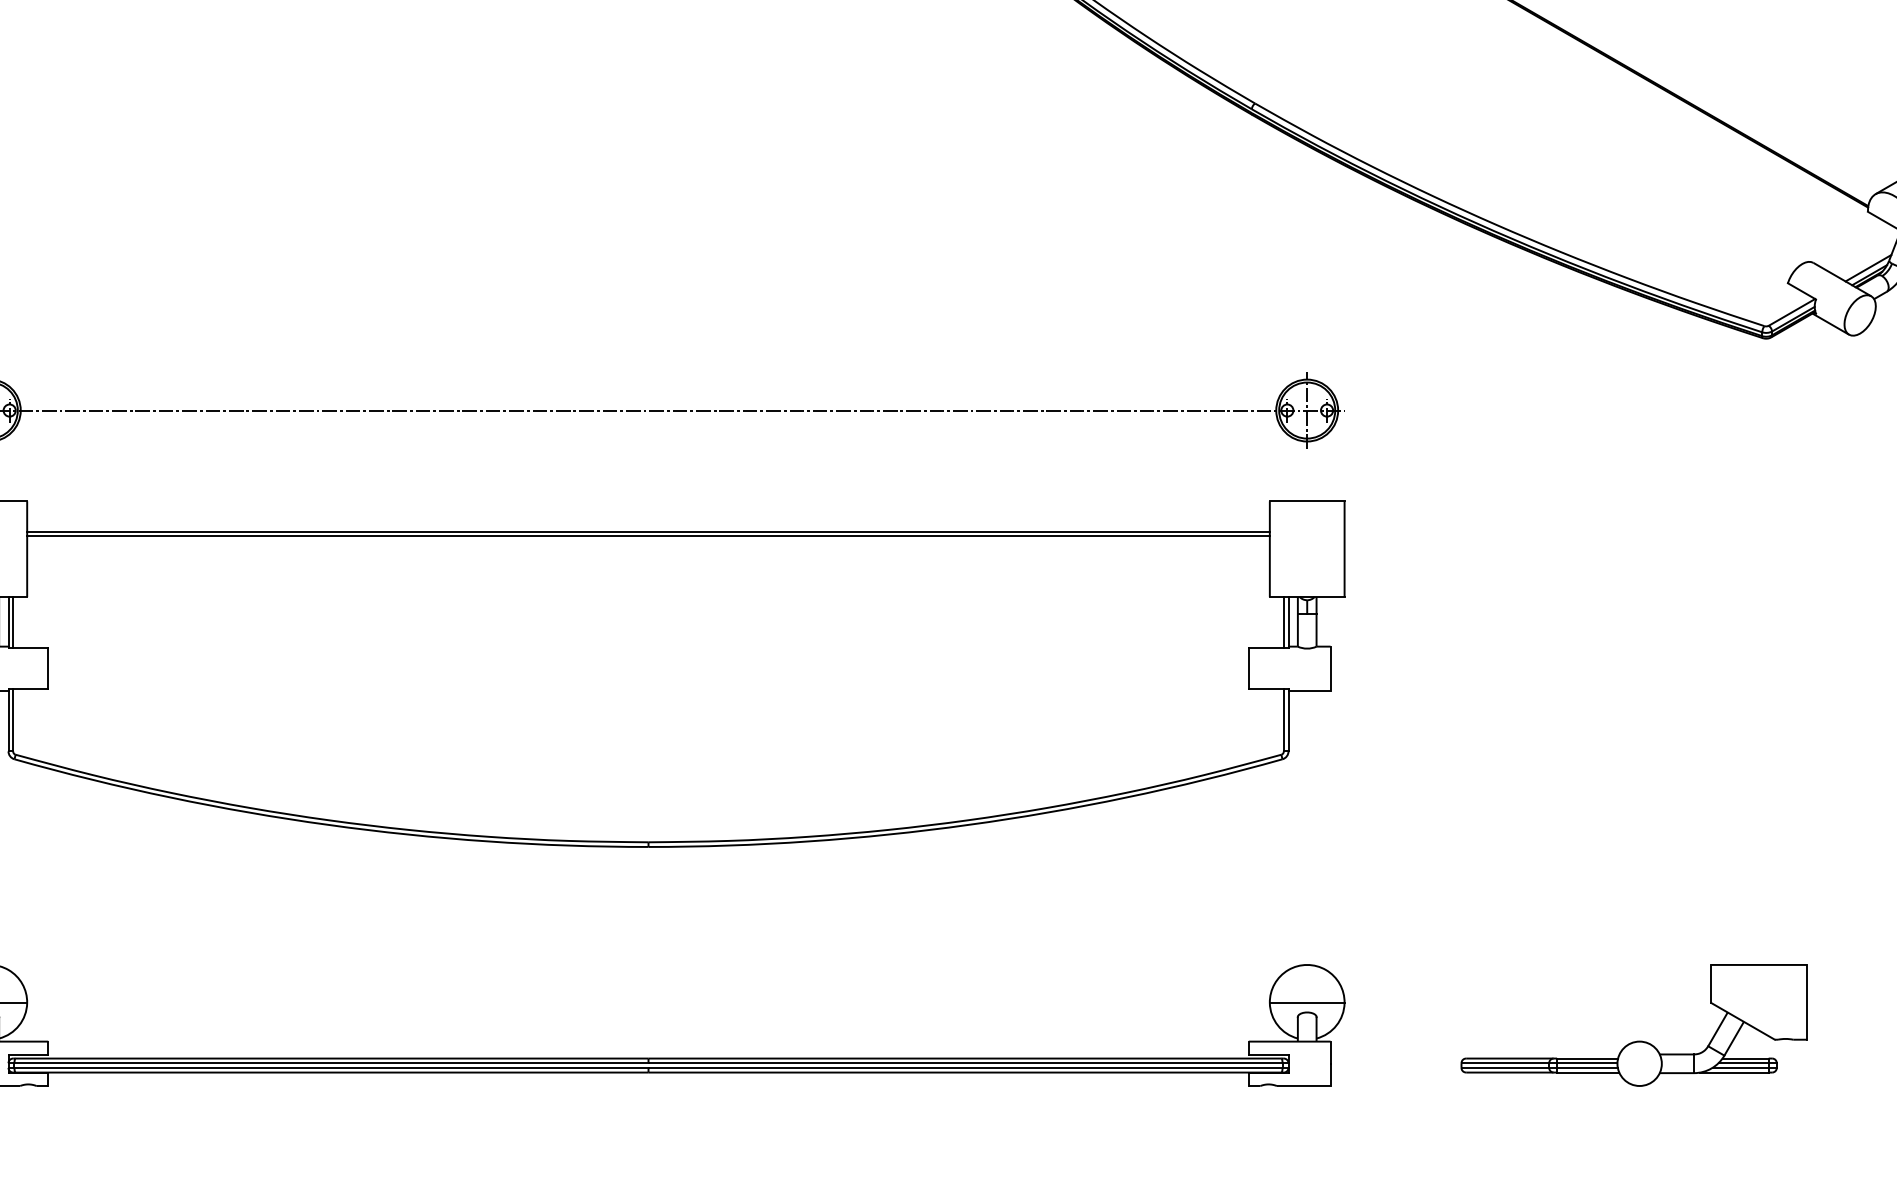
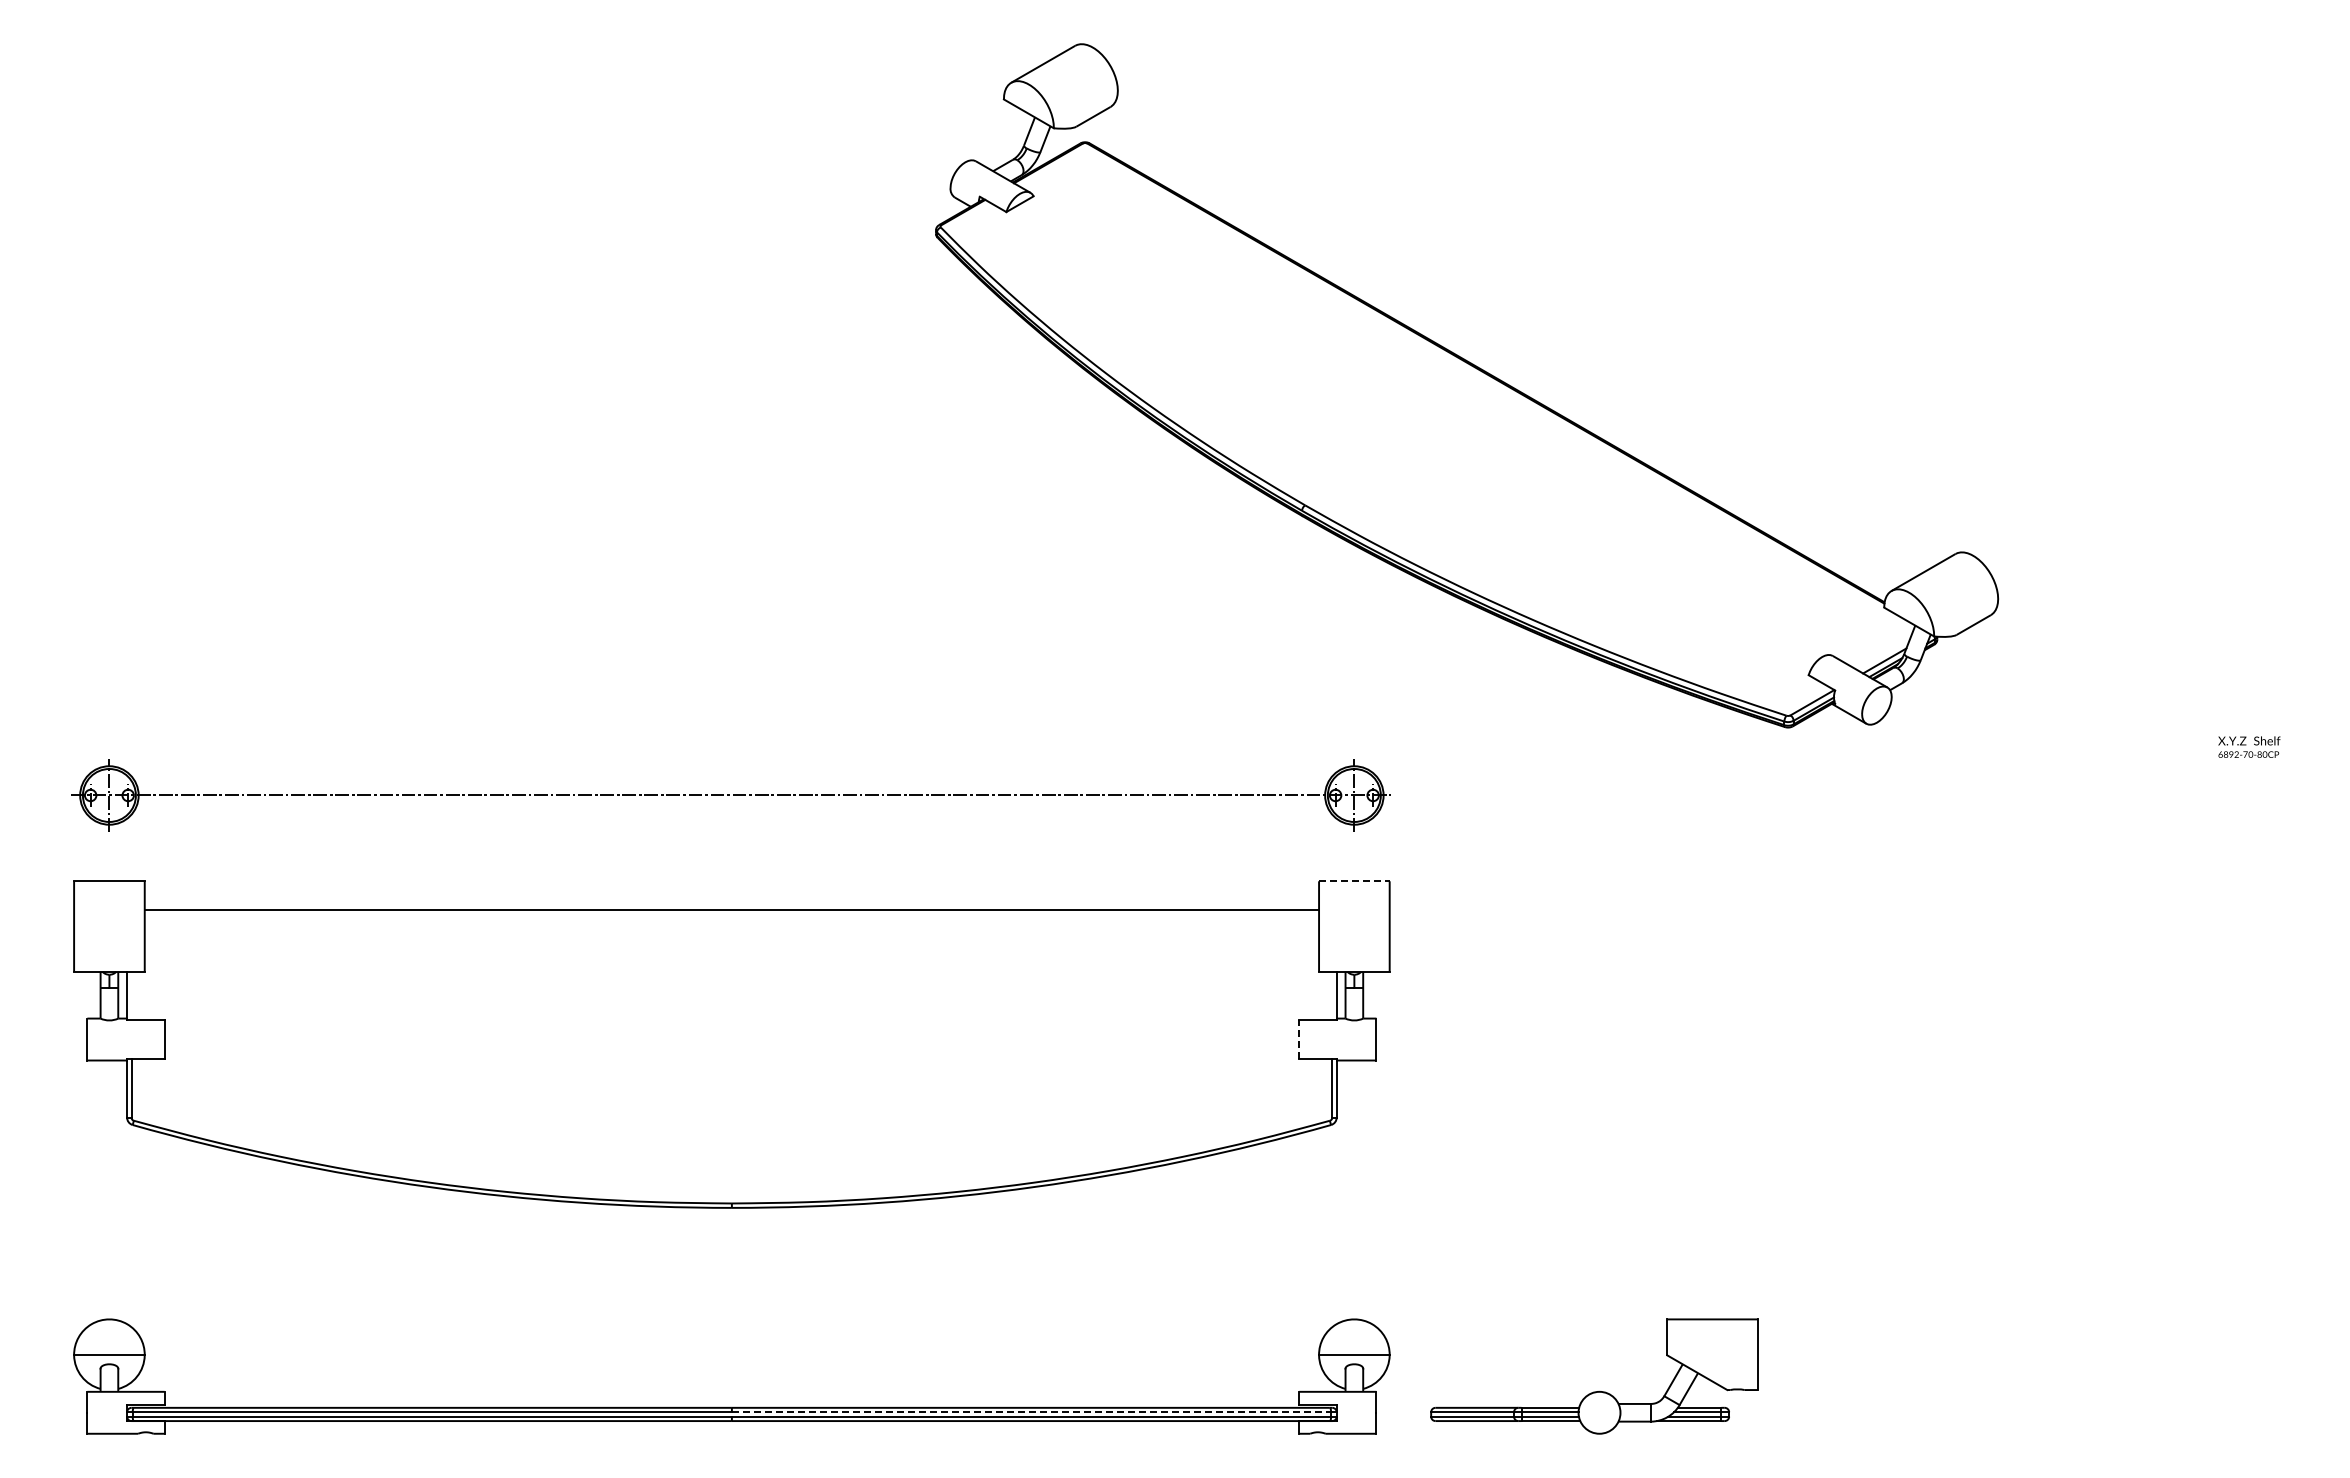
line: (1307, 501) -> (1354, 881), solid -> dashed
line: (648, 536) -> (731, 914), removed
line: (13, 622) -> (131, 995), removed
line: (1284, 622) -> (1332, 995), removed
line: (1249, 668) -> (1299, 1039), solid -> dashed
part: (1639, 1040) -> (1599, 1390), moved
line: (965, 1063) -> (1031, 1412), solid -> dashed

